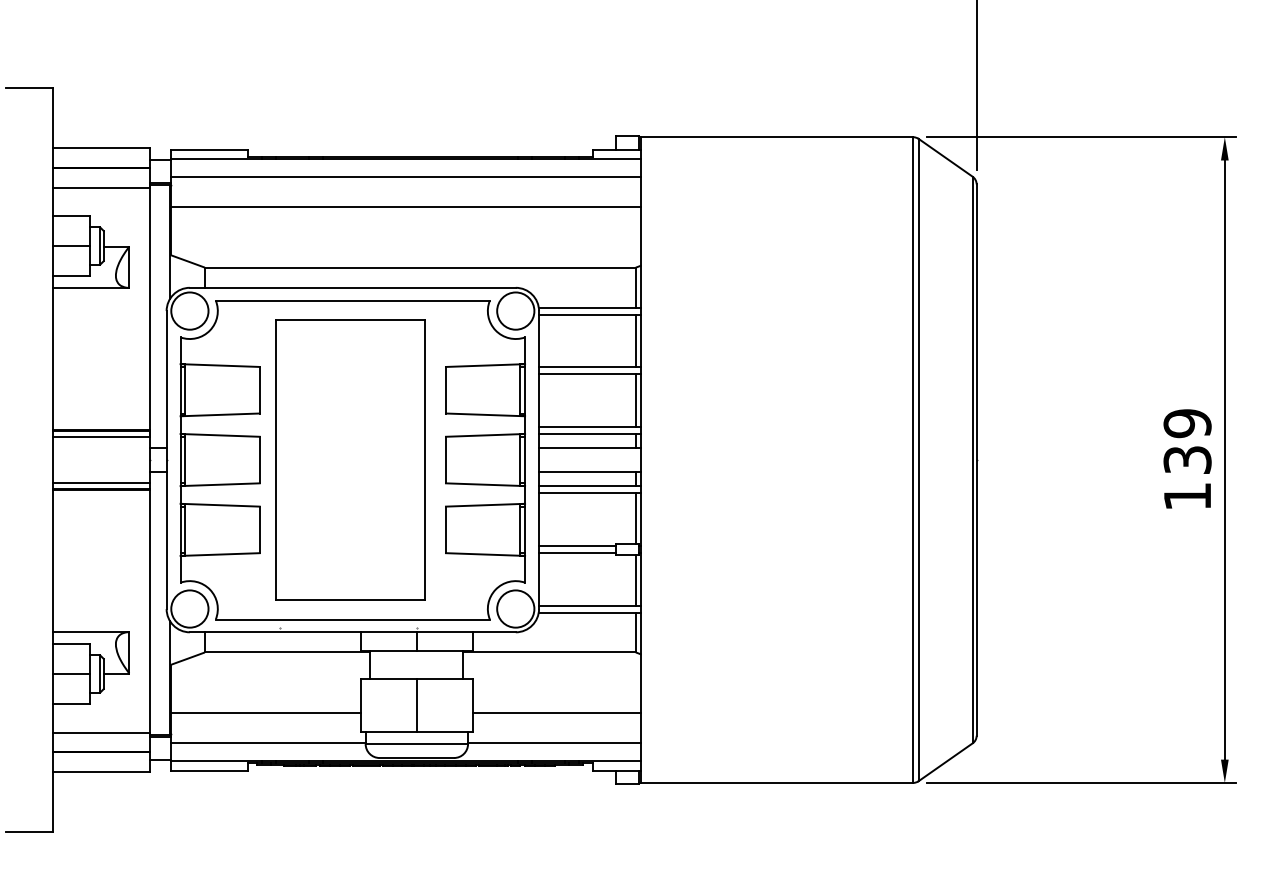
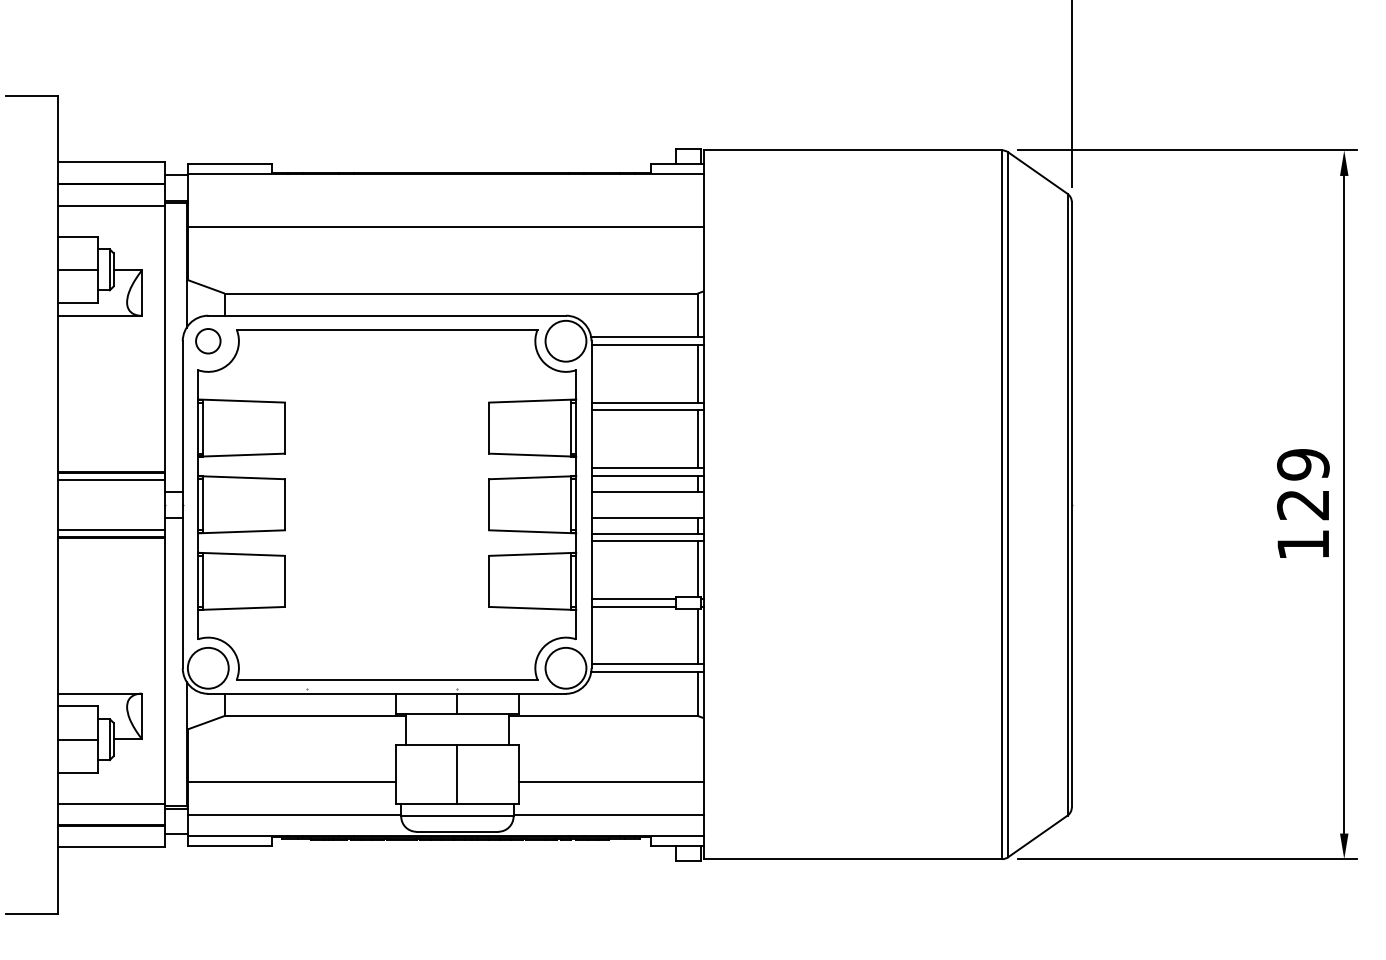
line: (406, 177) -> (446, 194), removed
circle: (189, 310) -> (207, 340), size x0.6
part: (350, 459) -> (384, 504), removed
text: (1187, 460) -> (1303, 505), 139 -> 129

